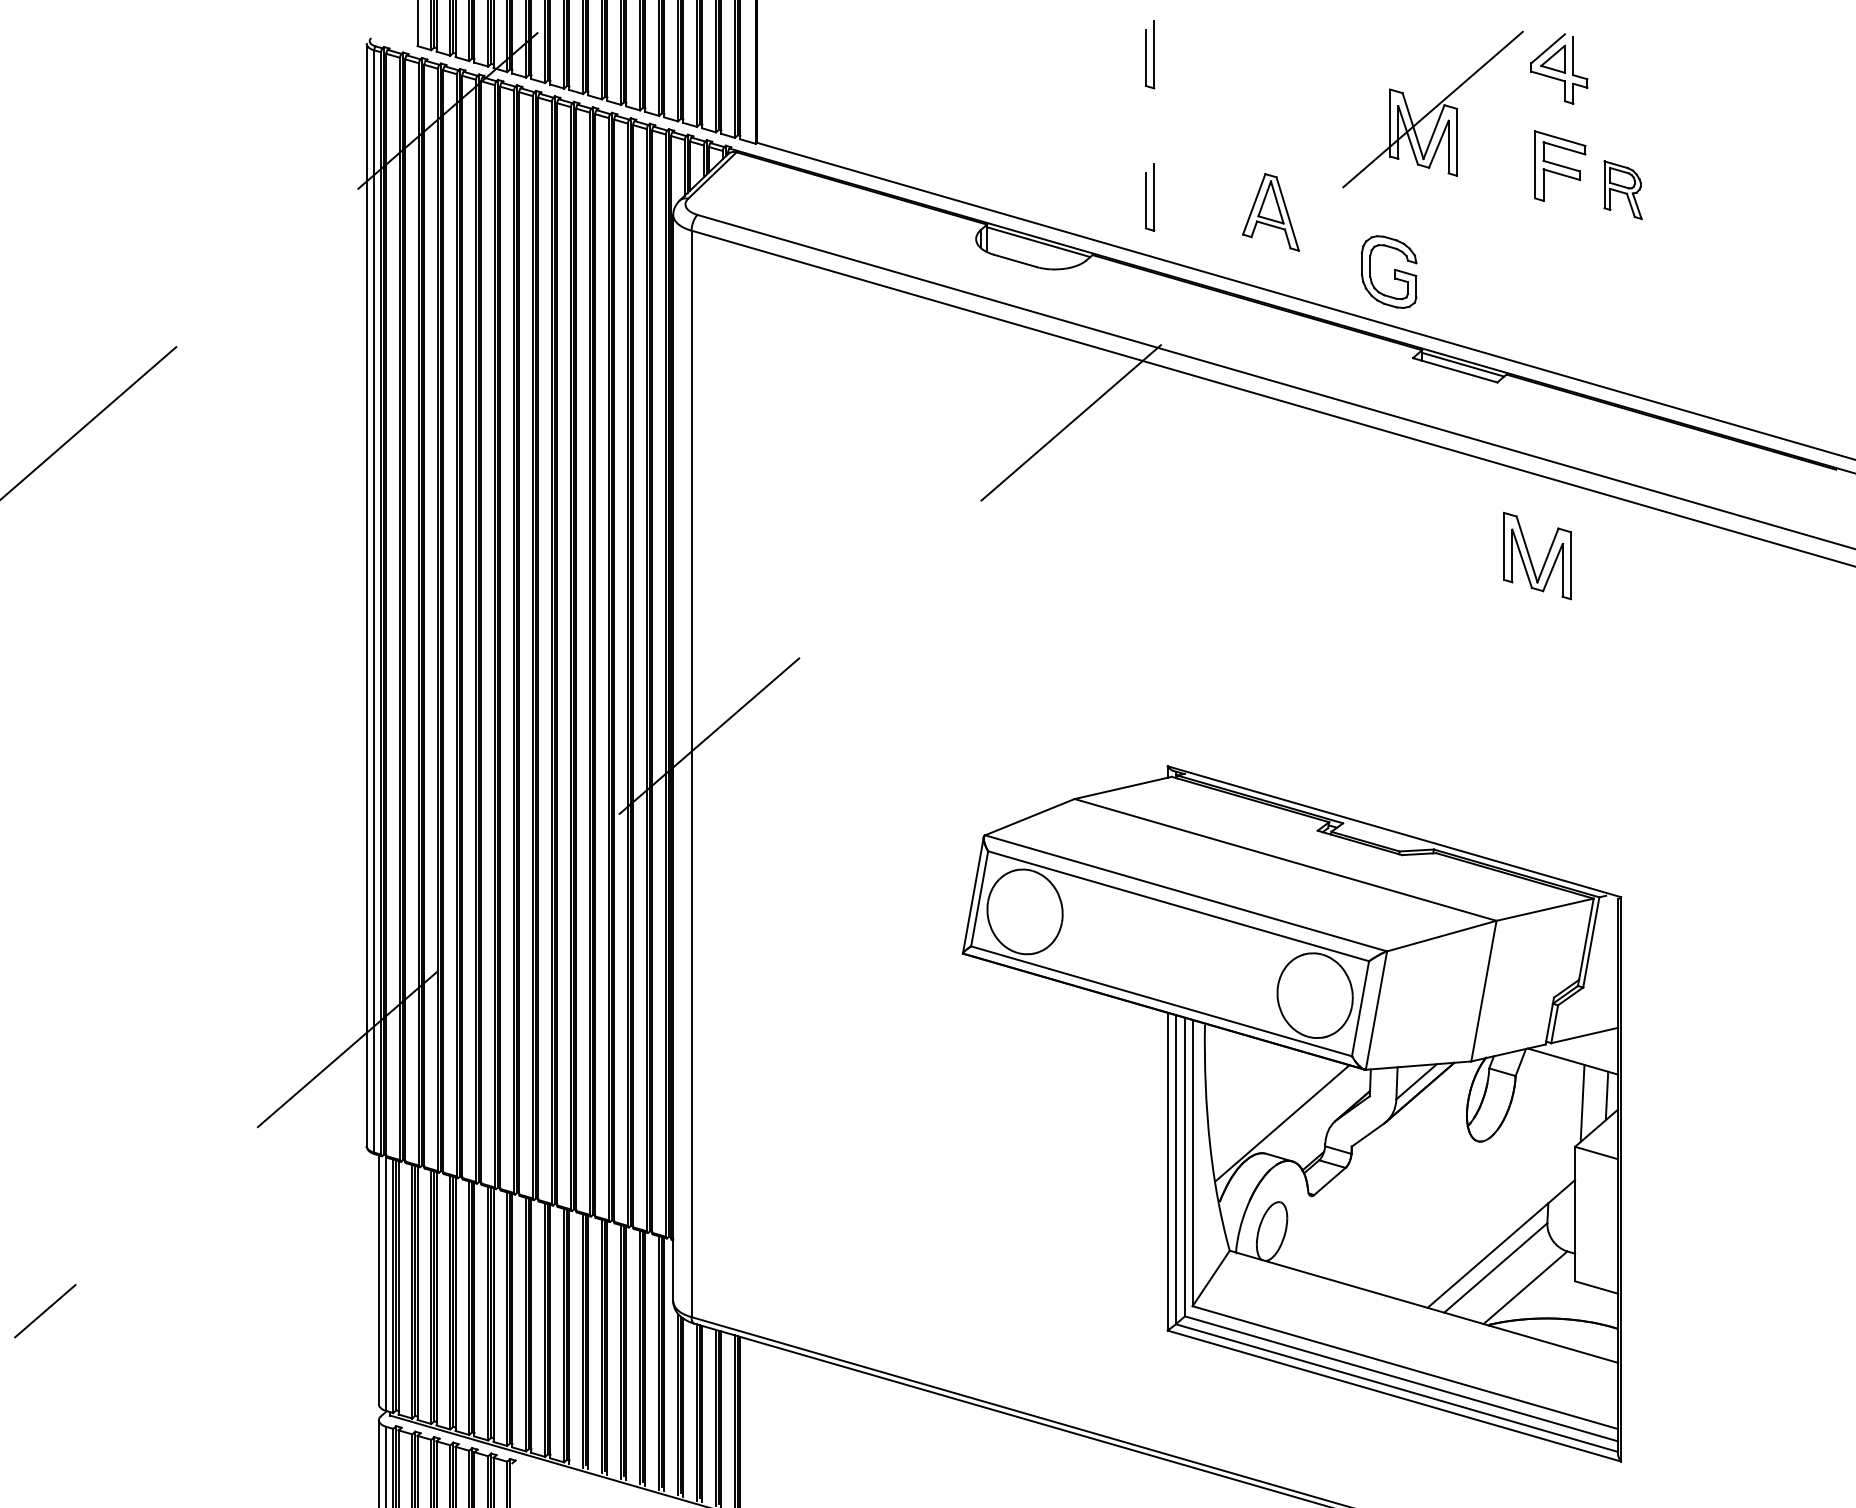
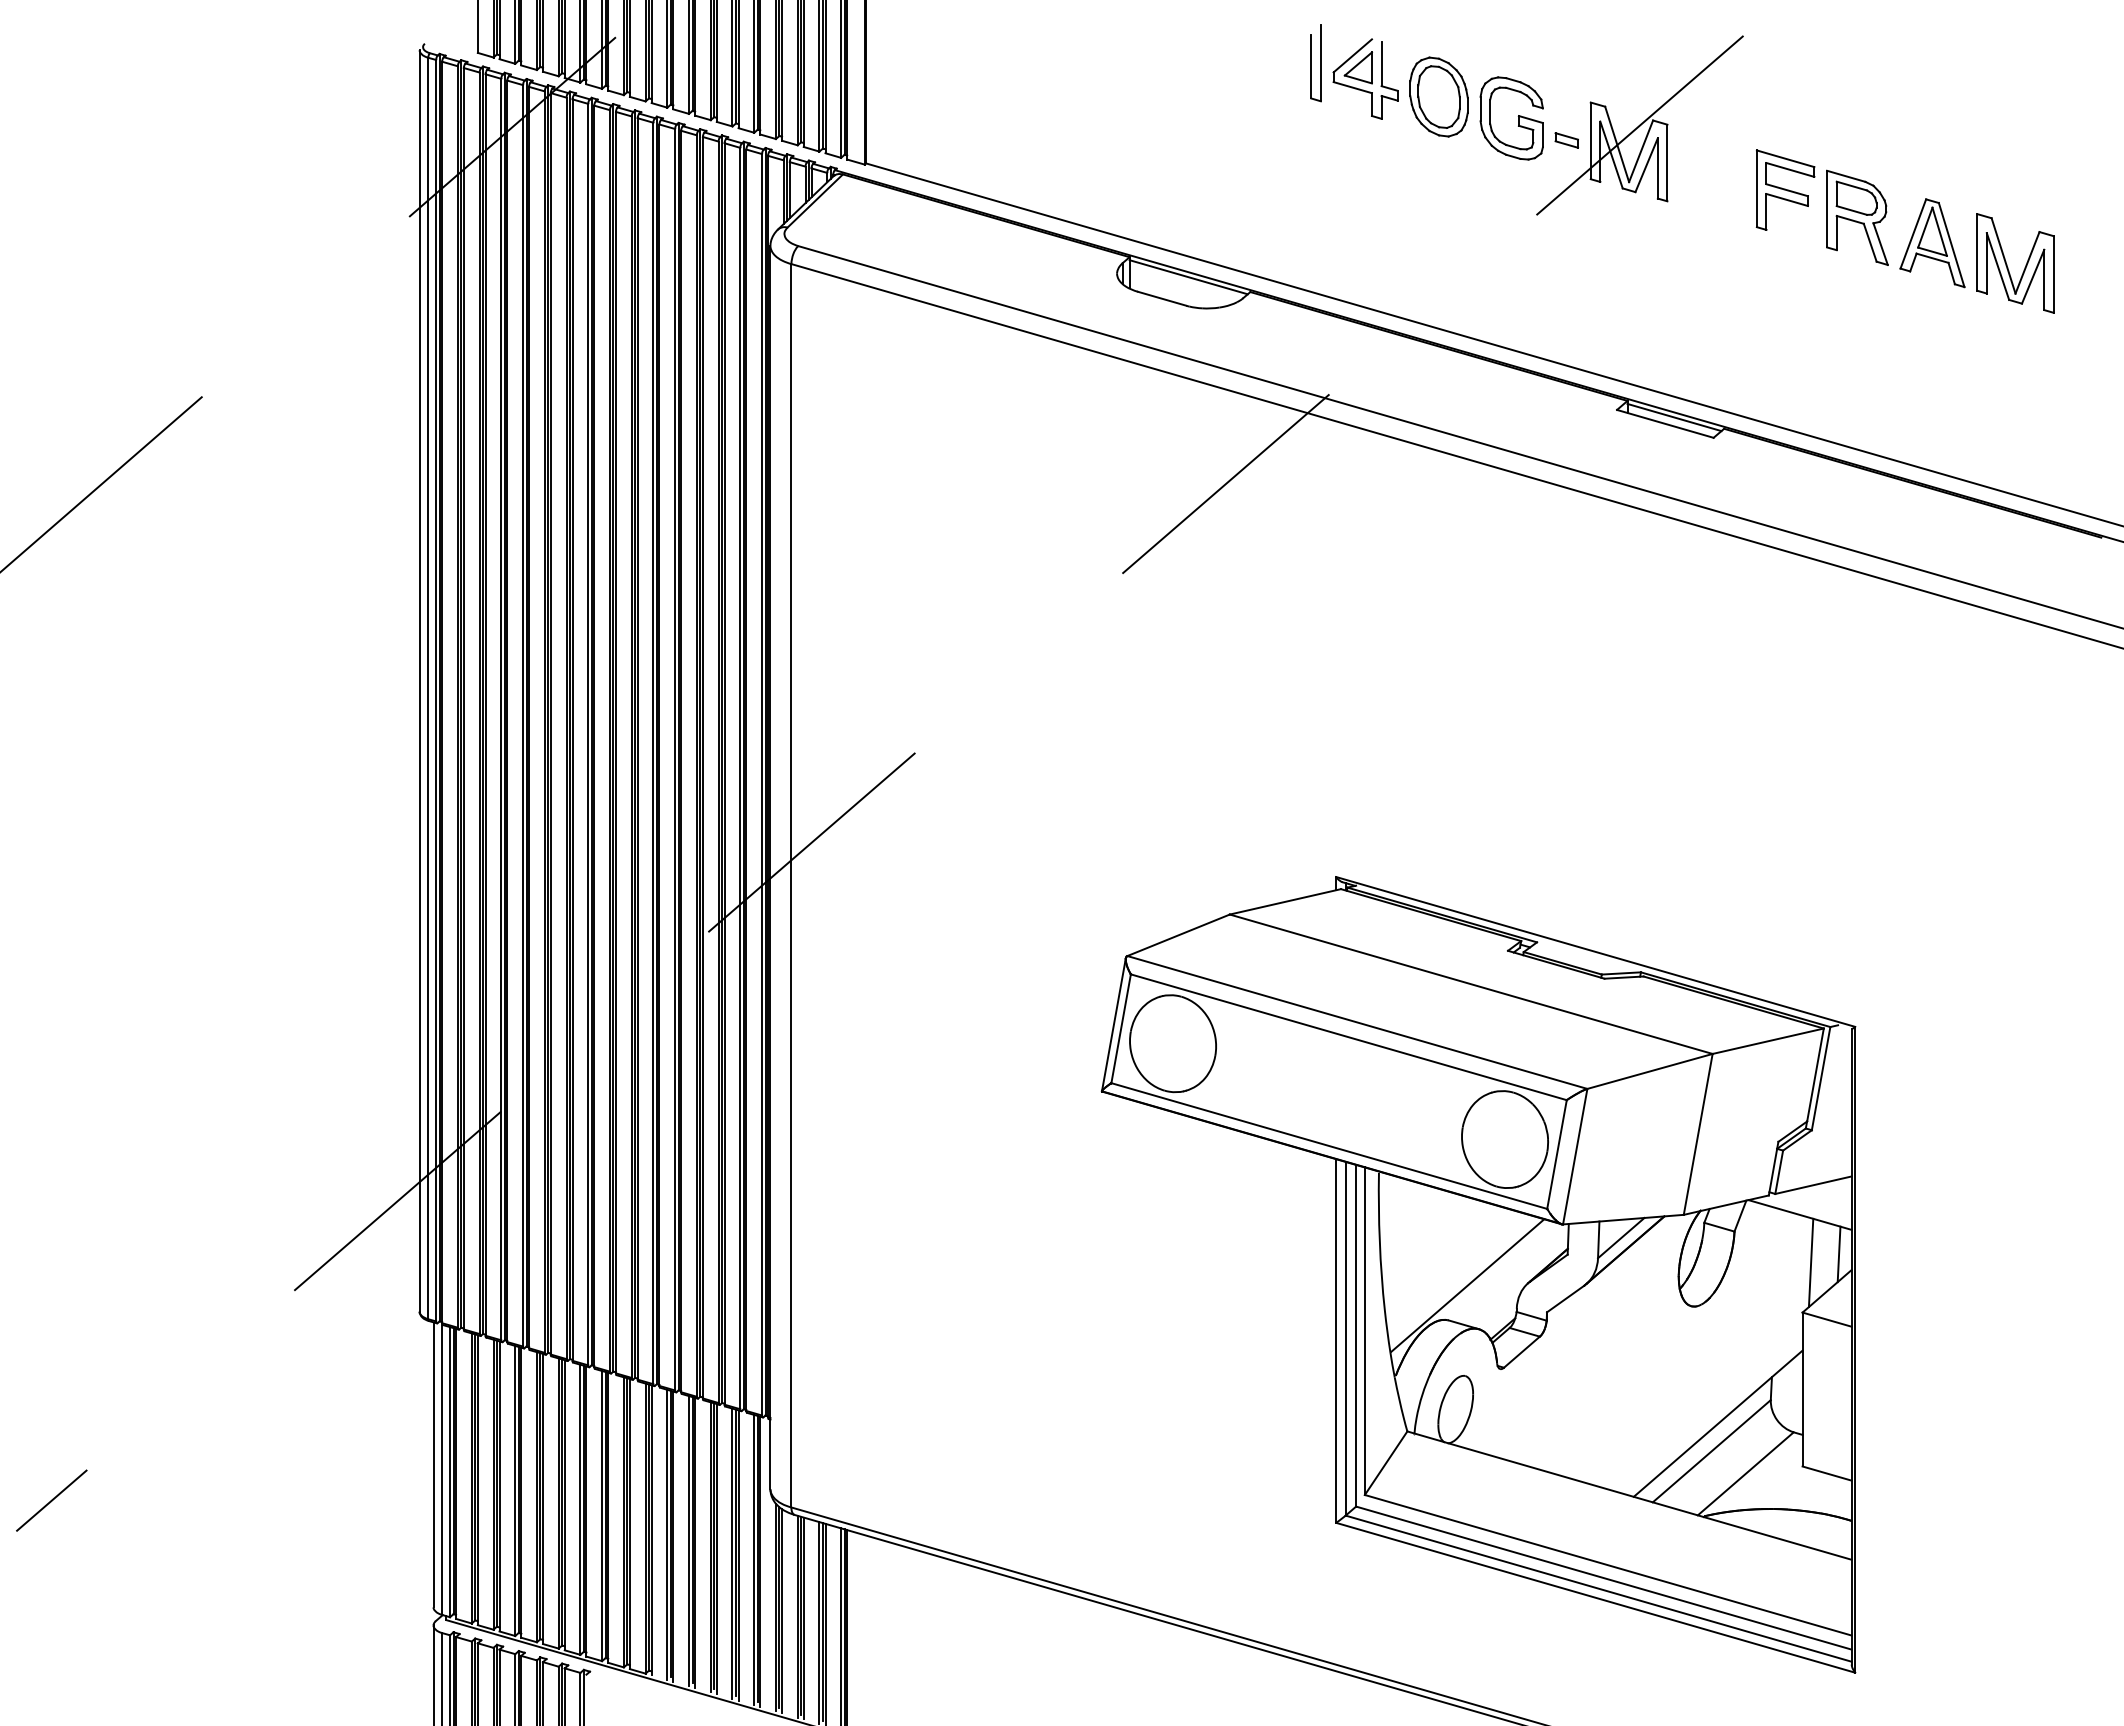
part: (1559, 68) -> (1365, 78), moved
part: (1256, 84) -> (1438, 96), added
part: (1368, 122) -> (1566, 140), added
part: (1623, 189) -> (1857, 217), size x1.43
part: (1149, 197) -> (1315, 226), removed
part: (1270, 212) -> (1932, 243), moved
part: (1394, 270) -> (1517, 116), moved
part: (1530, 556) -> (2007, 264), moved

